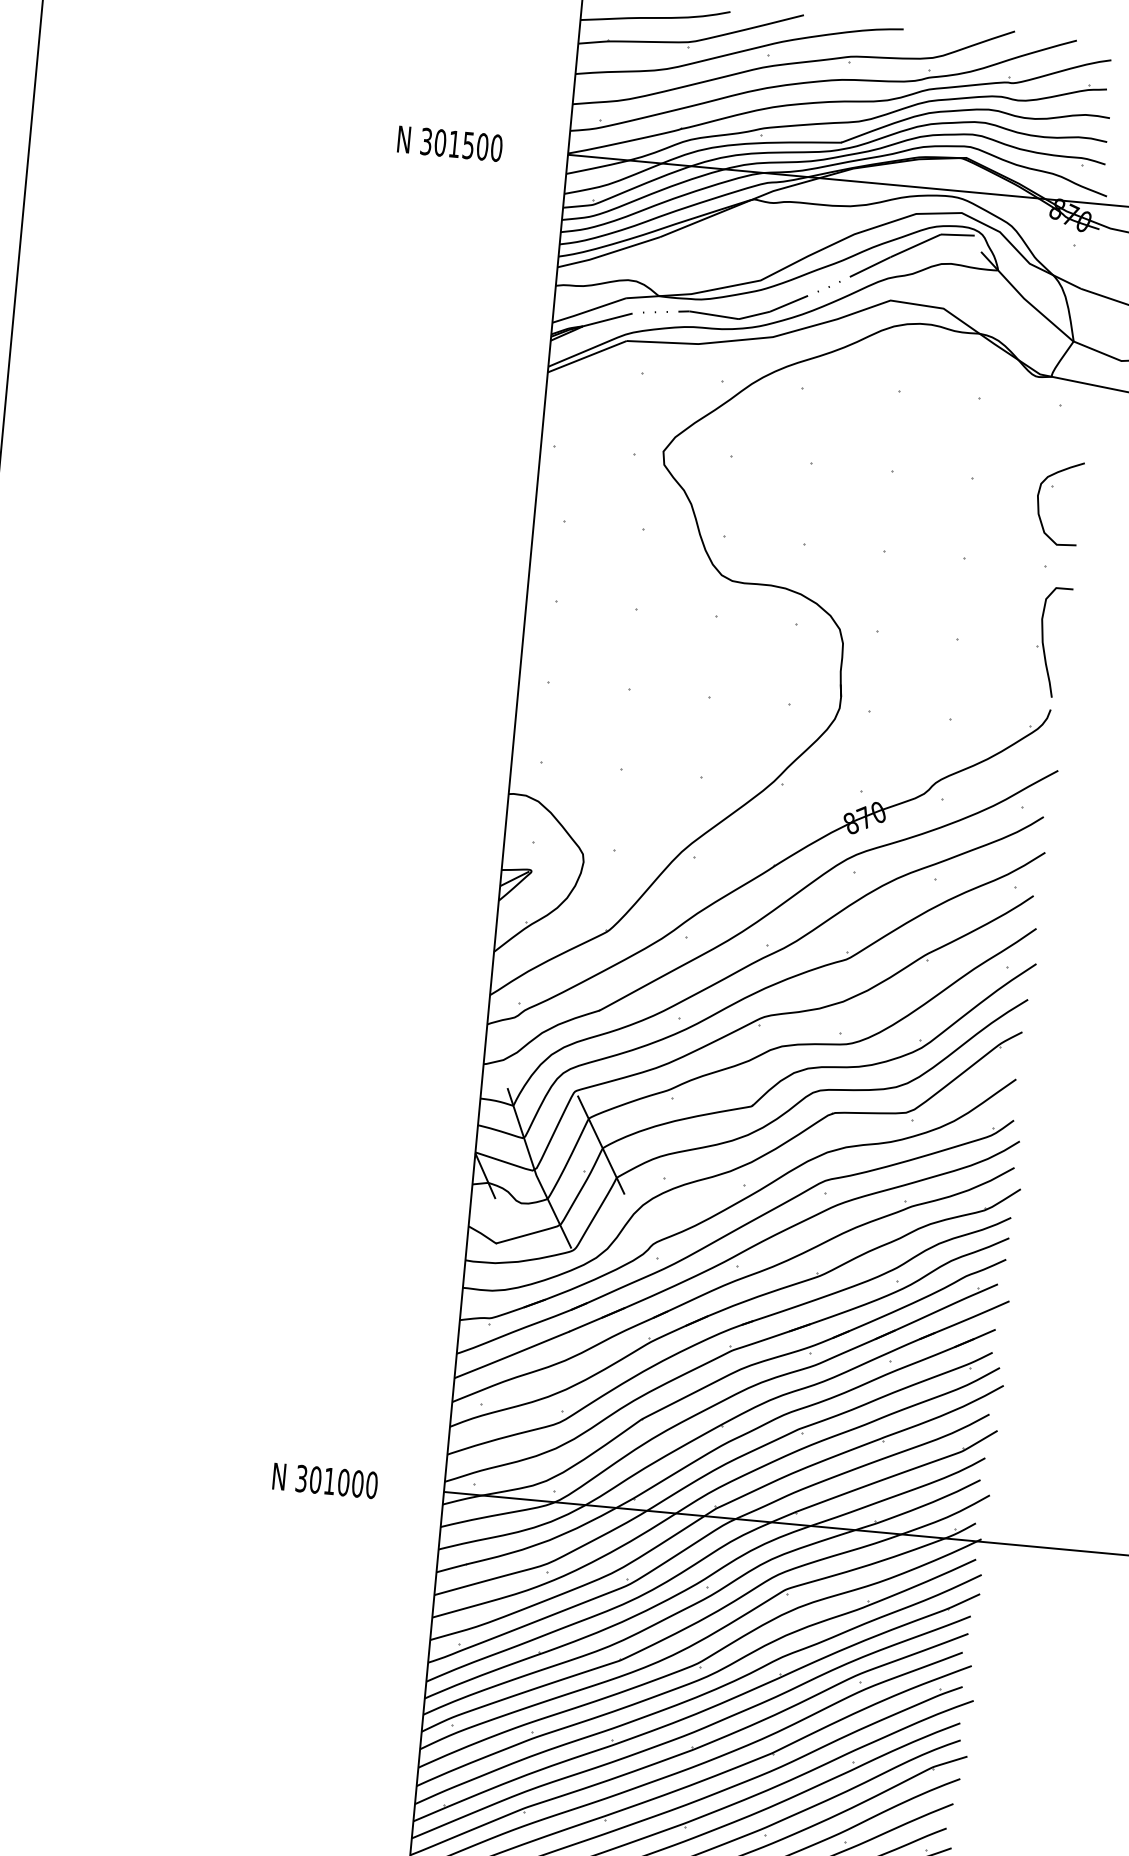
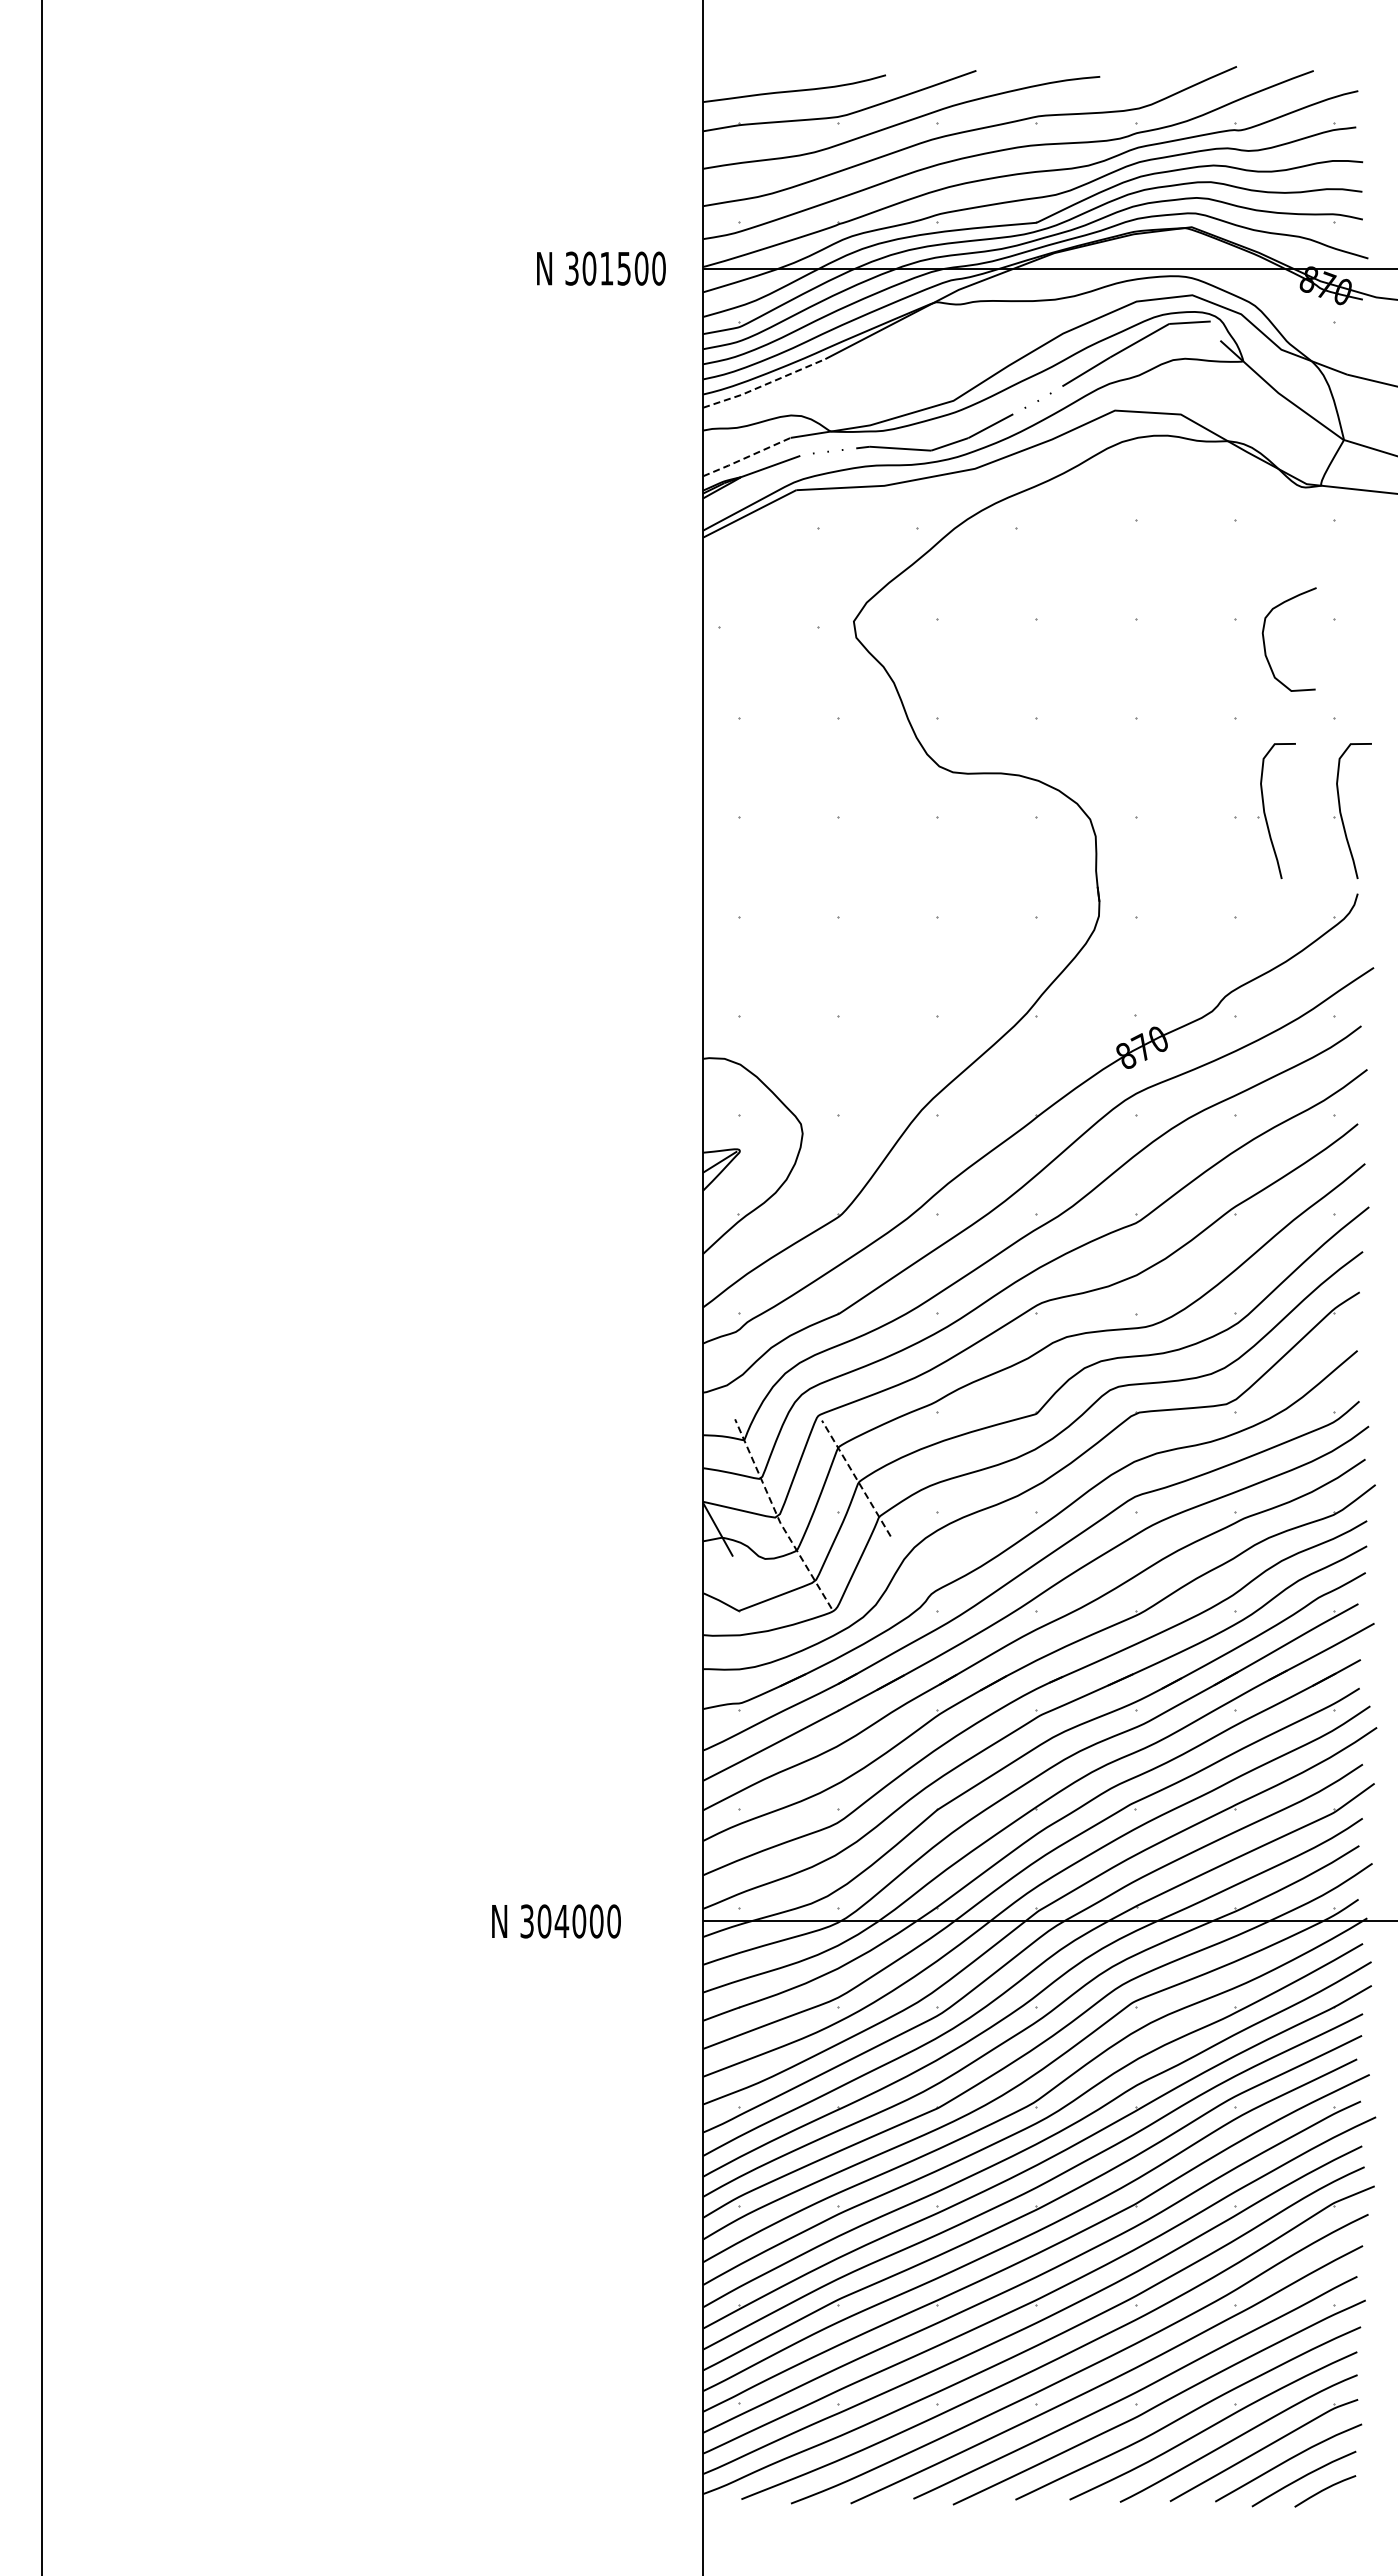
text: (450, 143) -> (601, 268), moved
line: (608, 253) -> (764, 385), solid -> dashed
line: (588, 310) -> (746, 457), solid -> dashed
curve: (1039, 505) -> (1265, 644), moved
part: (982, 636) -> (1265, 811), added
line: (601, 1145) -> (856, 1478), solid -> dashed
line: (534, 1169) -> (777, 1516), solid -> dashed
text: (329, 1481) -> (561, 1921), 301000 -> 304000

